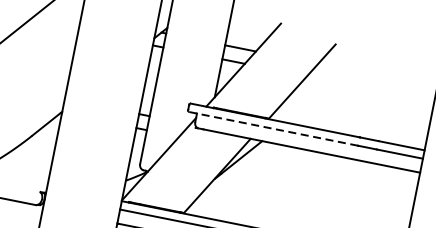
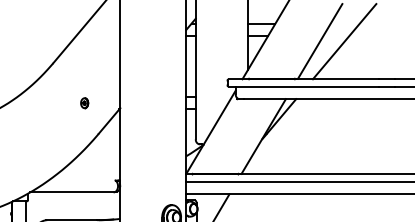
line: (329, 87) -> (344, 41), added
part: (22, 98) -> (84, 103), added
line: (273, 128) -> (303, 86), dashed -> solid

